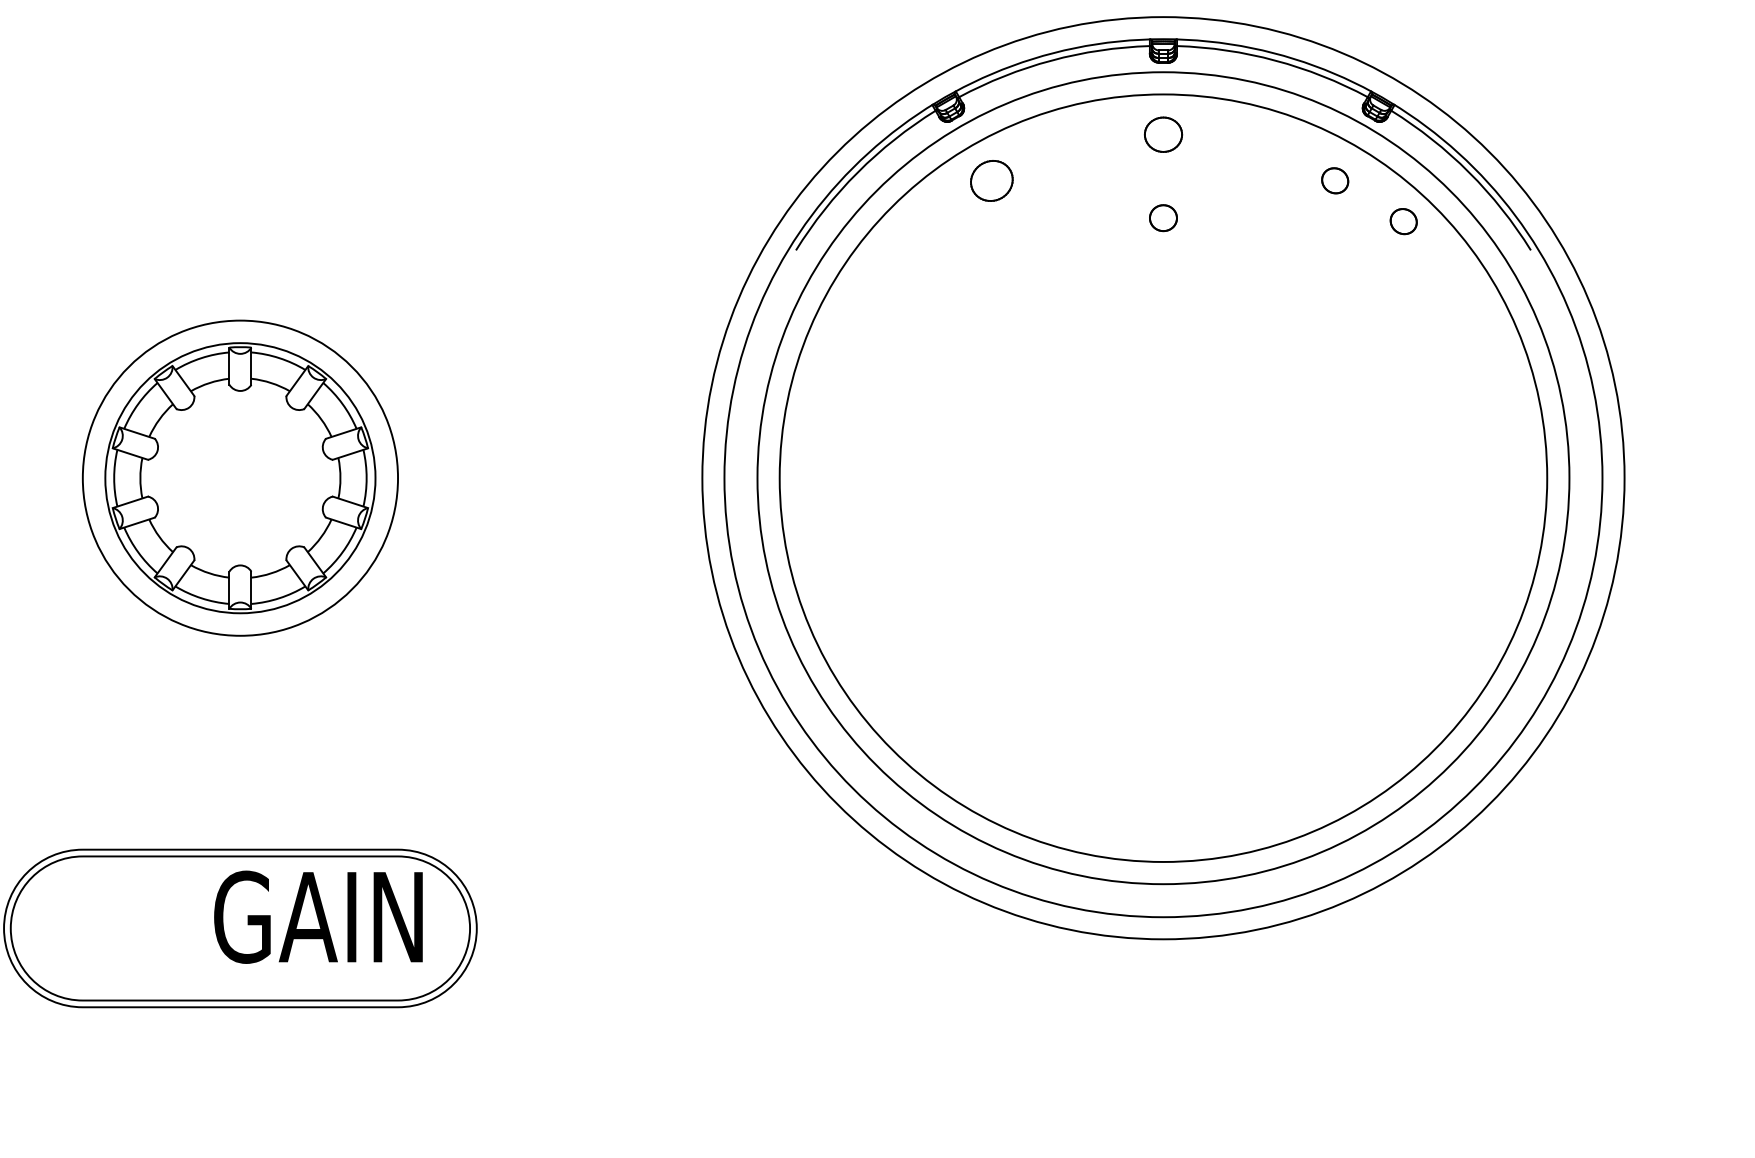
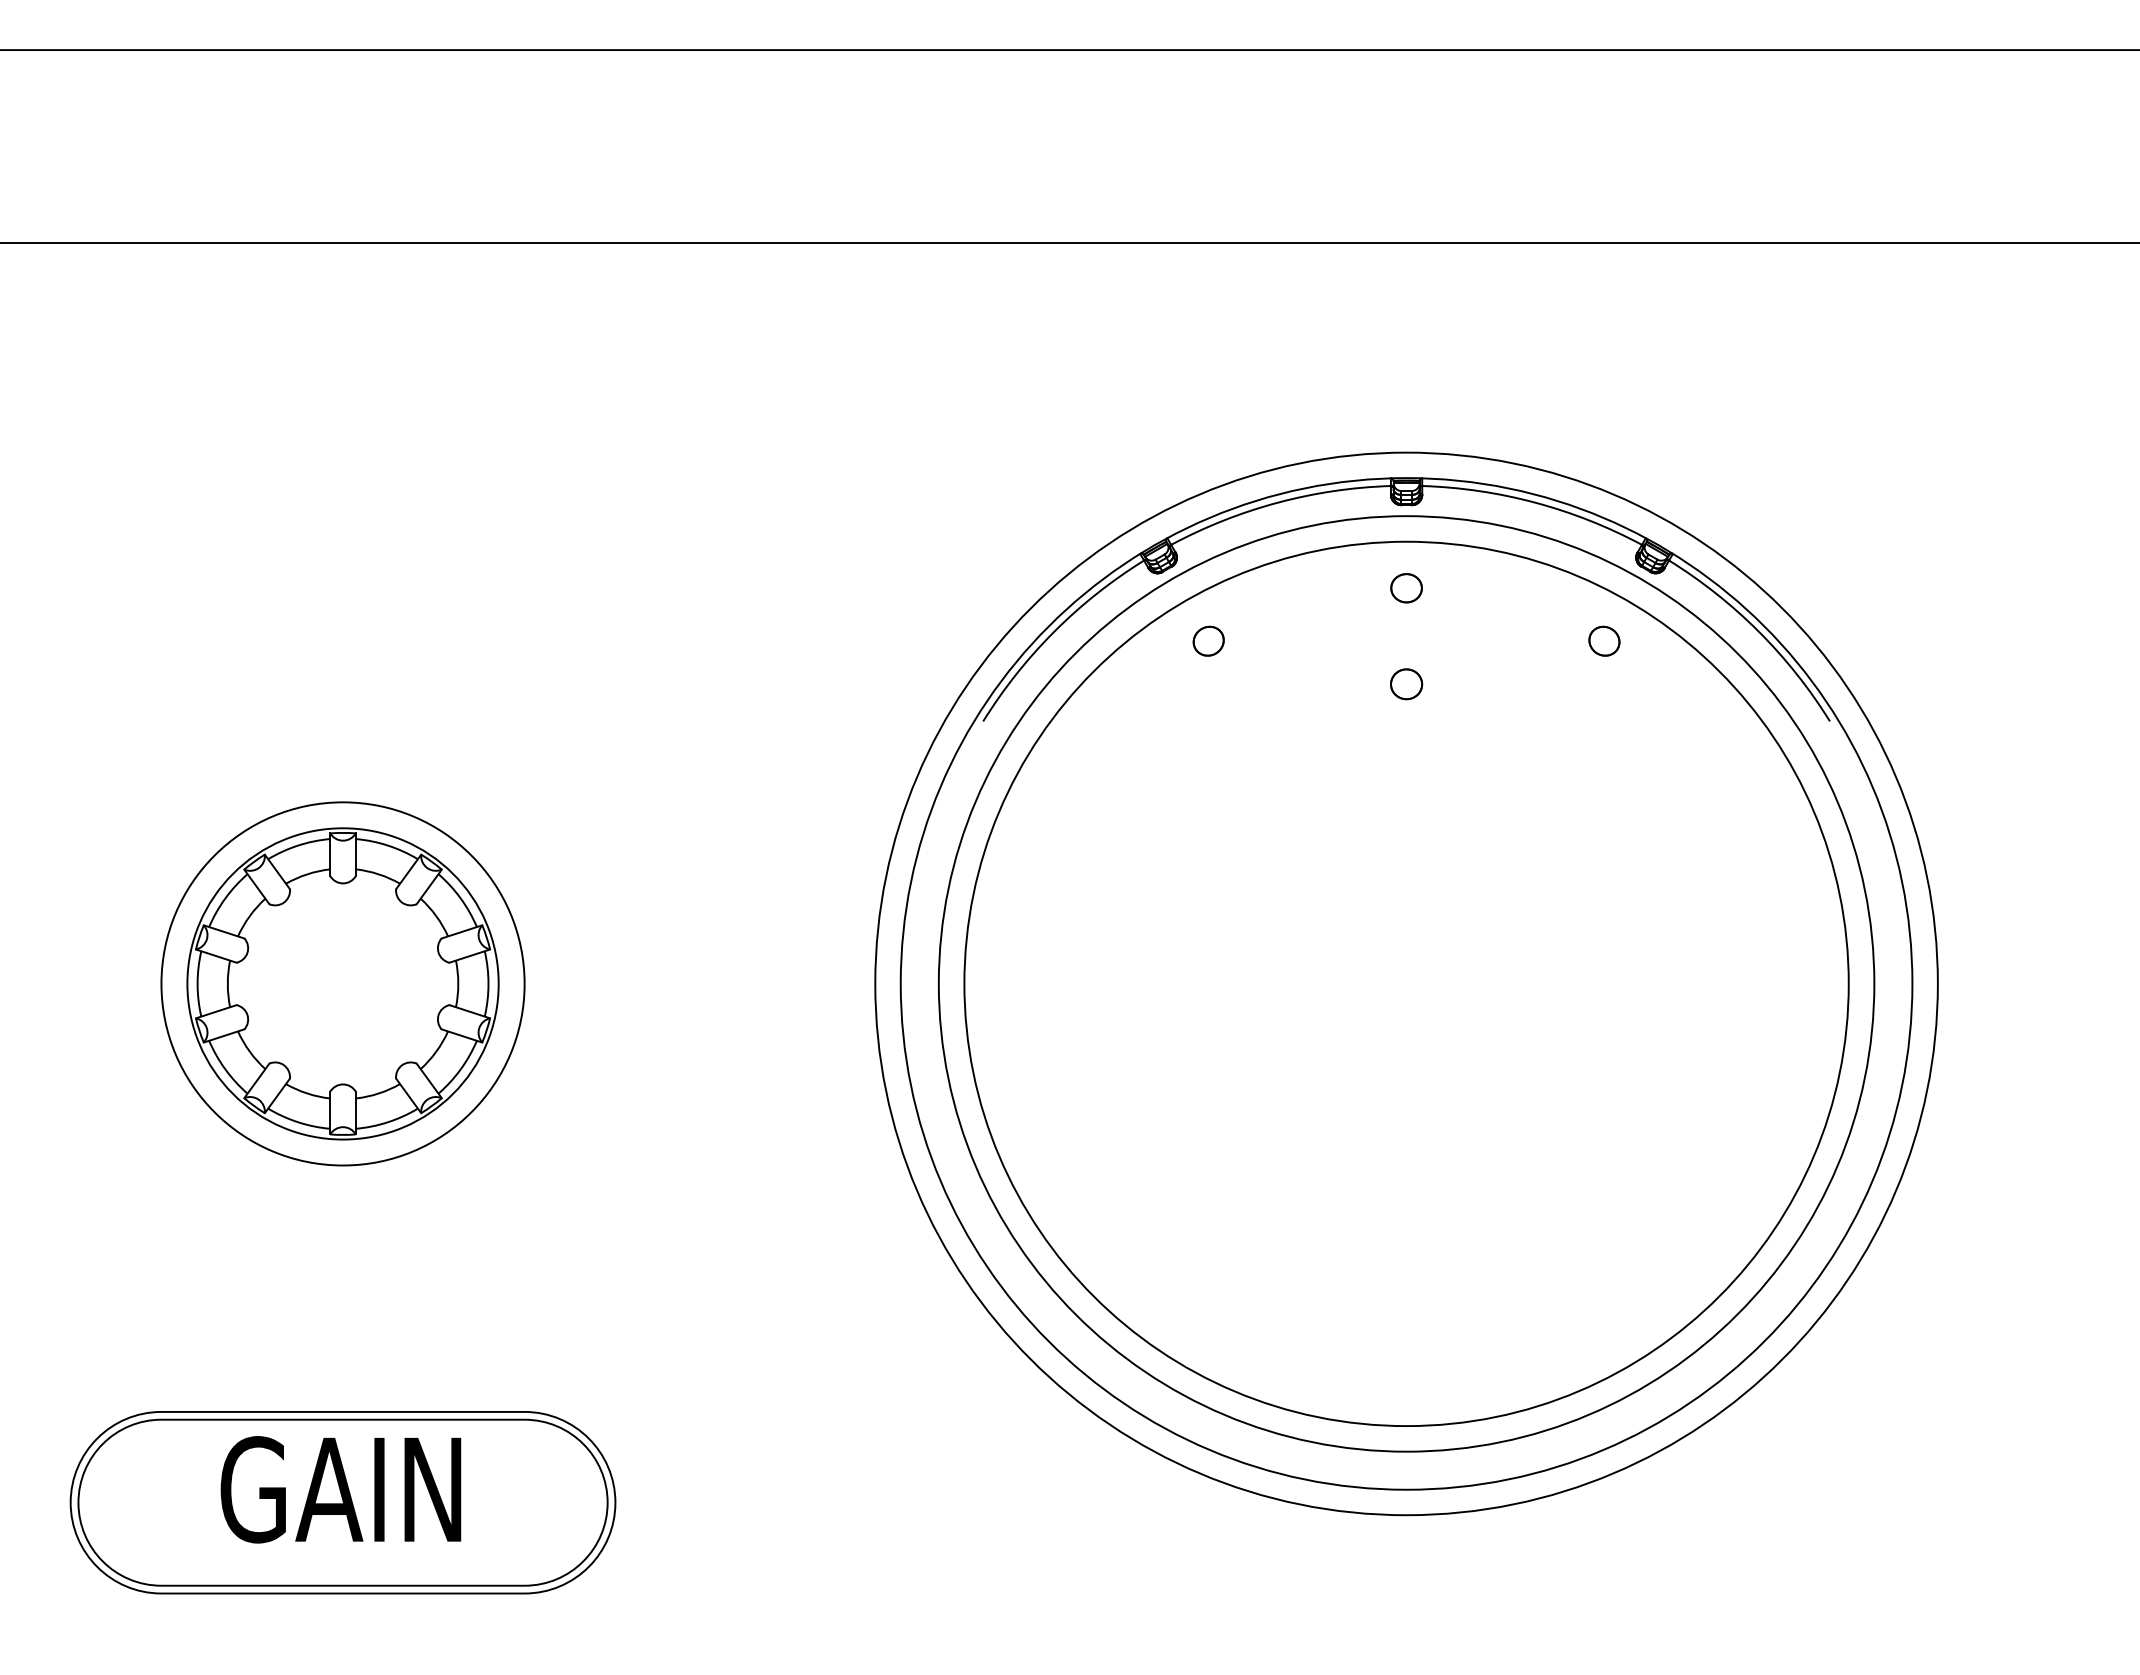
part: (1163, 135) -> (1406, 588), size x0.71
part: (991, 180) -> (1208, 640), size x0.62
part: (1403, 220) -> (1683, 687), removed
text: (318, 917) -> (340, 1489), moved

